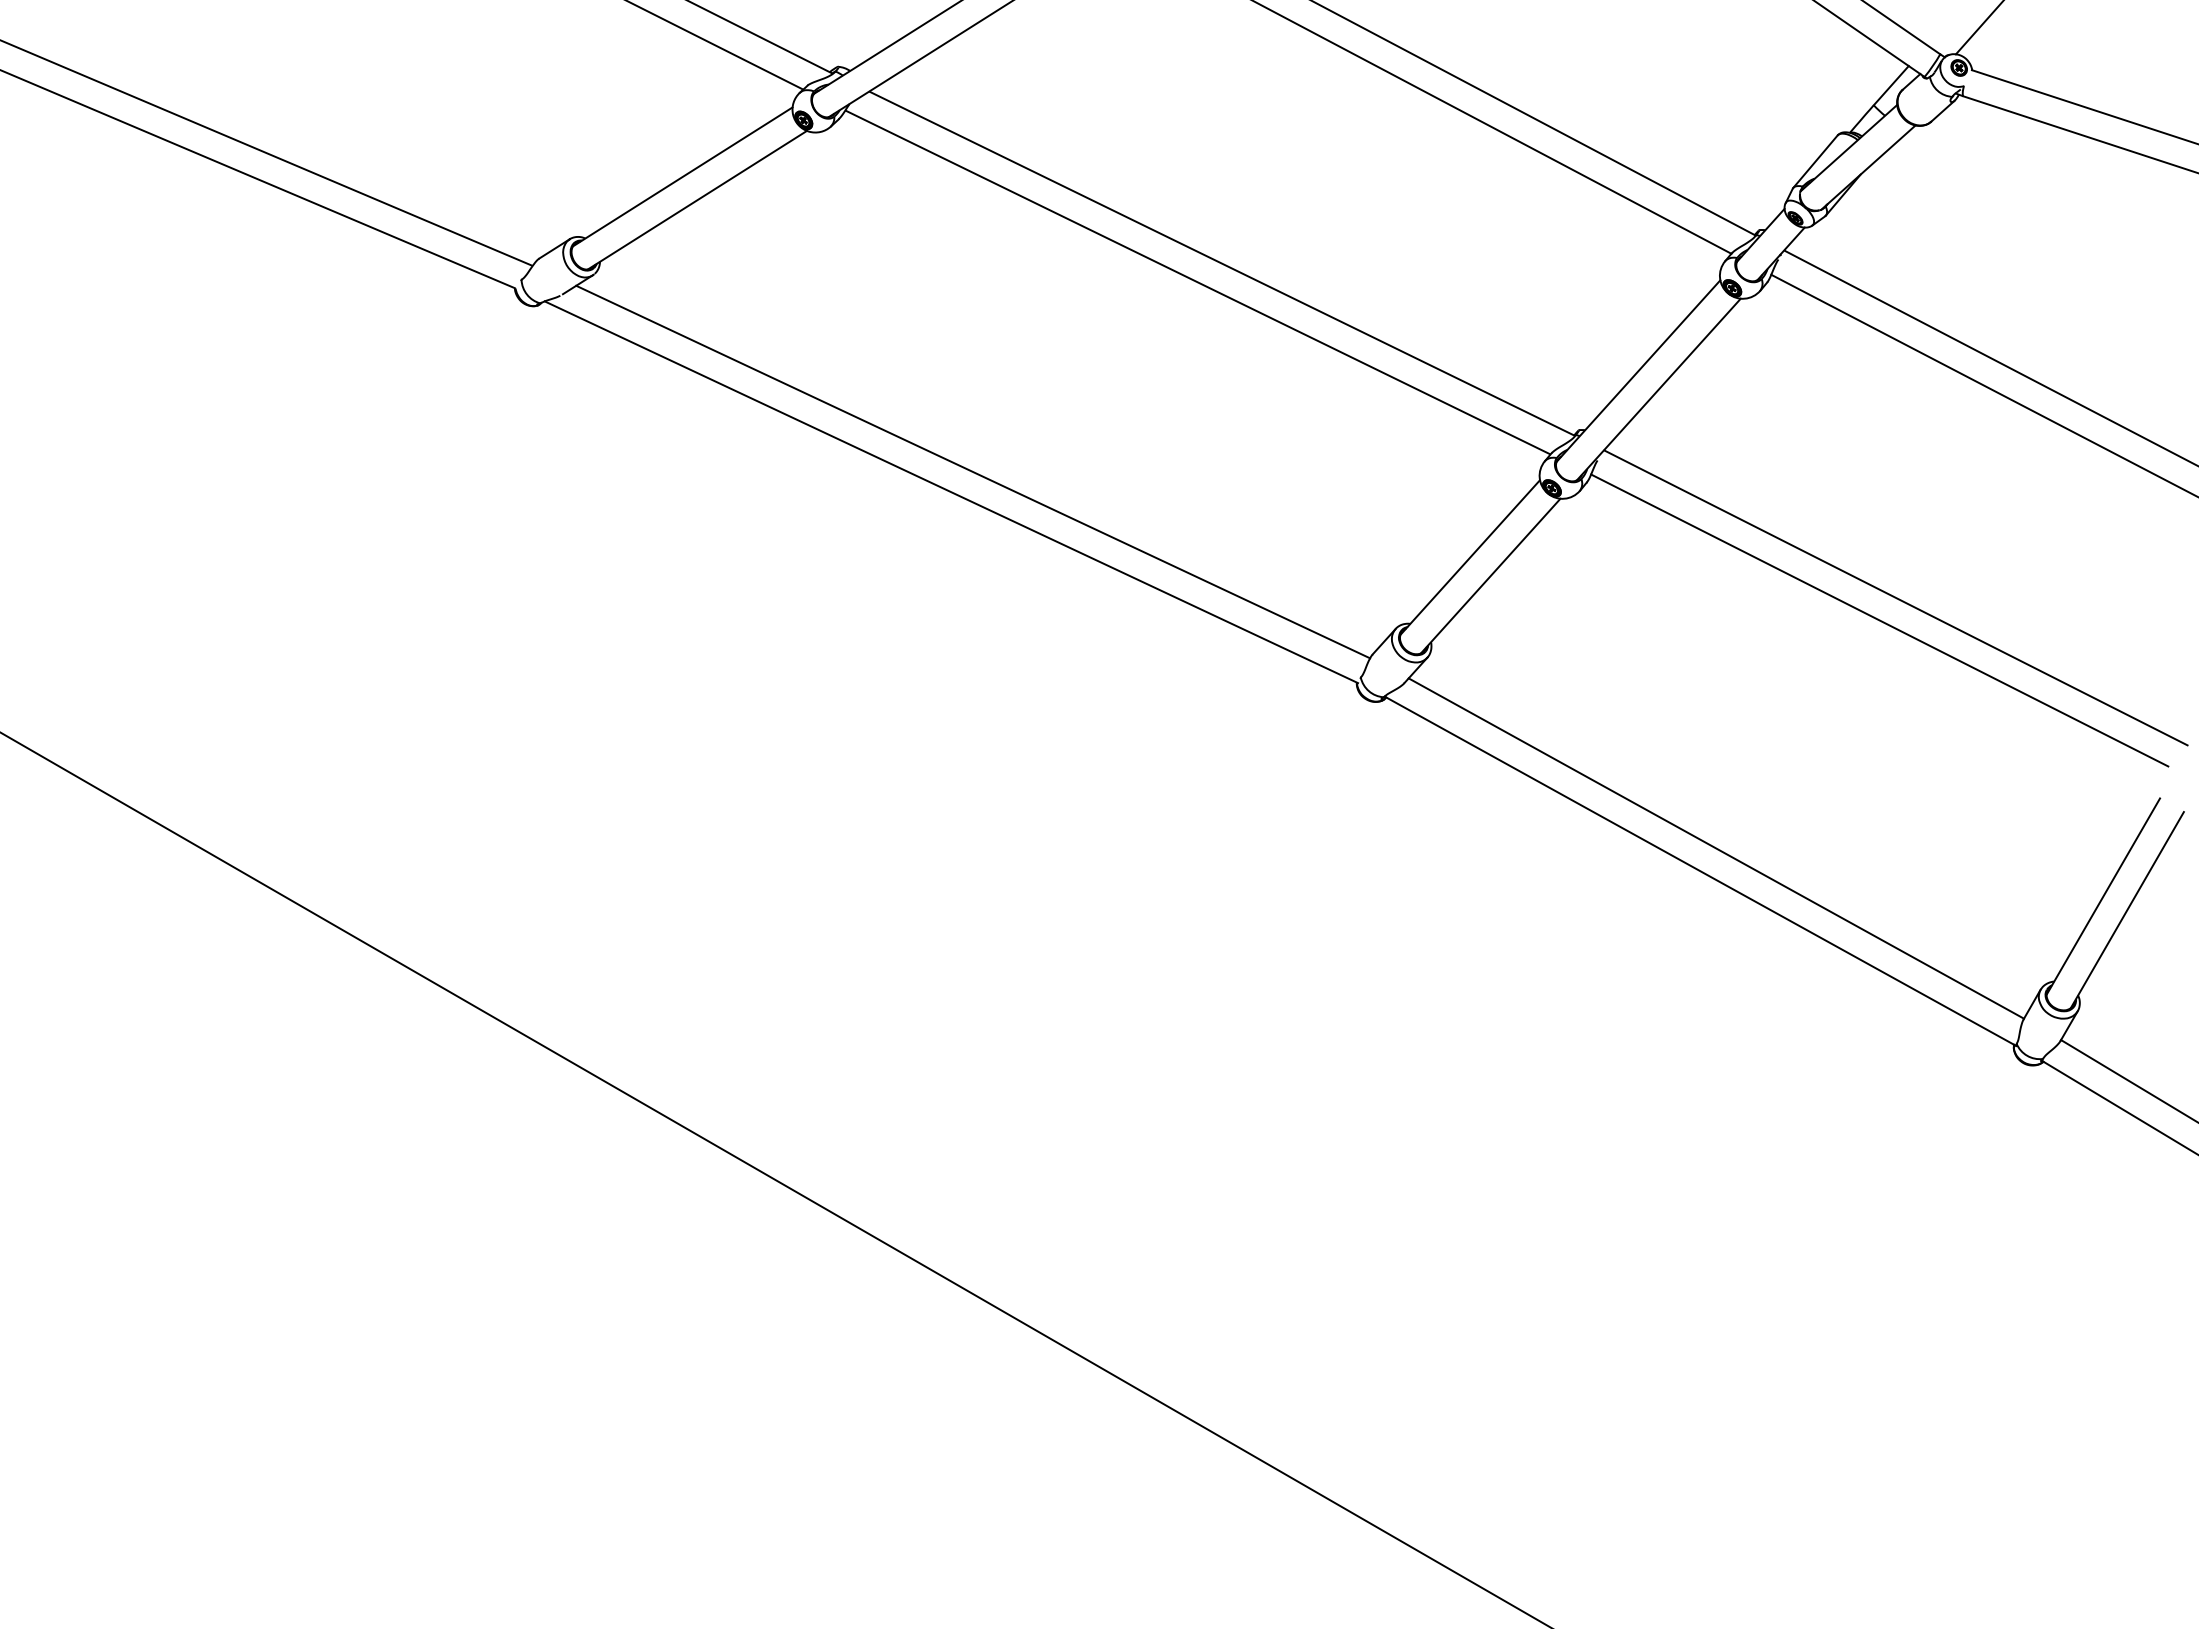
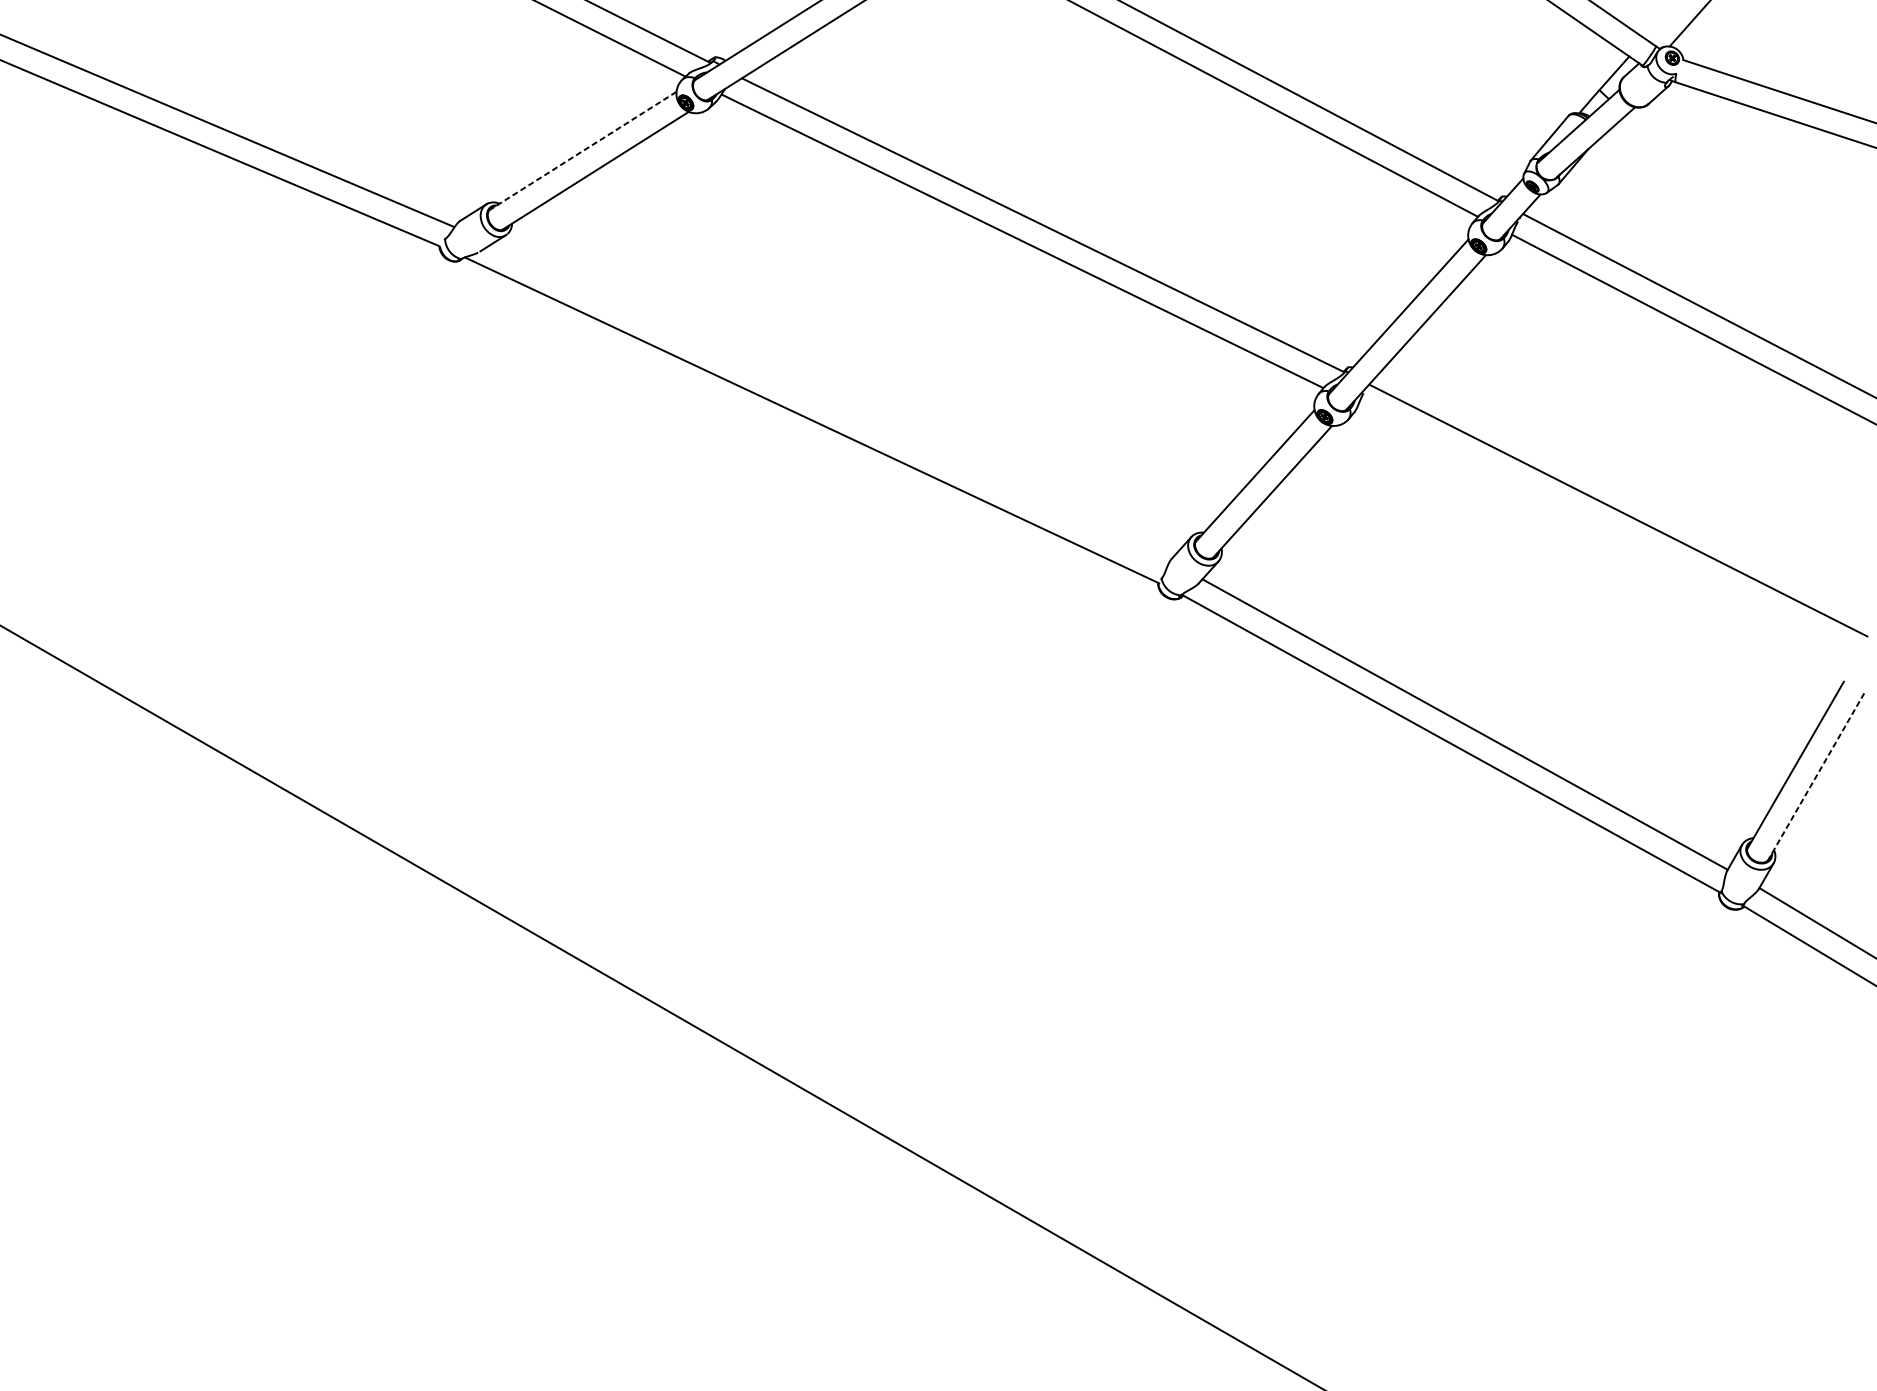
line: (682, 176) -> (582, 150), solid -> dashed
line: (973, 471) -> (830, 402), removed
line: (1879, 620) -> (1604, 529), removed
line: (2127, 909) -> (1816, 776), solid -> dashed

